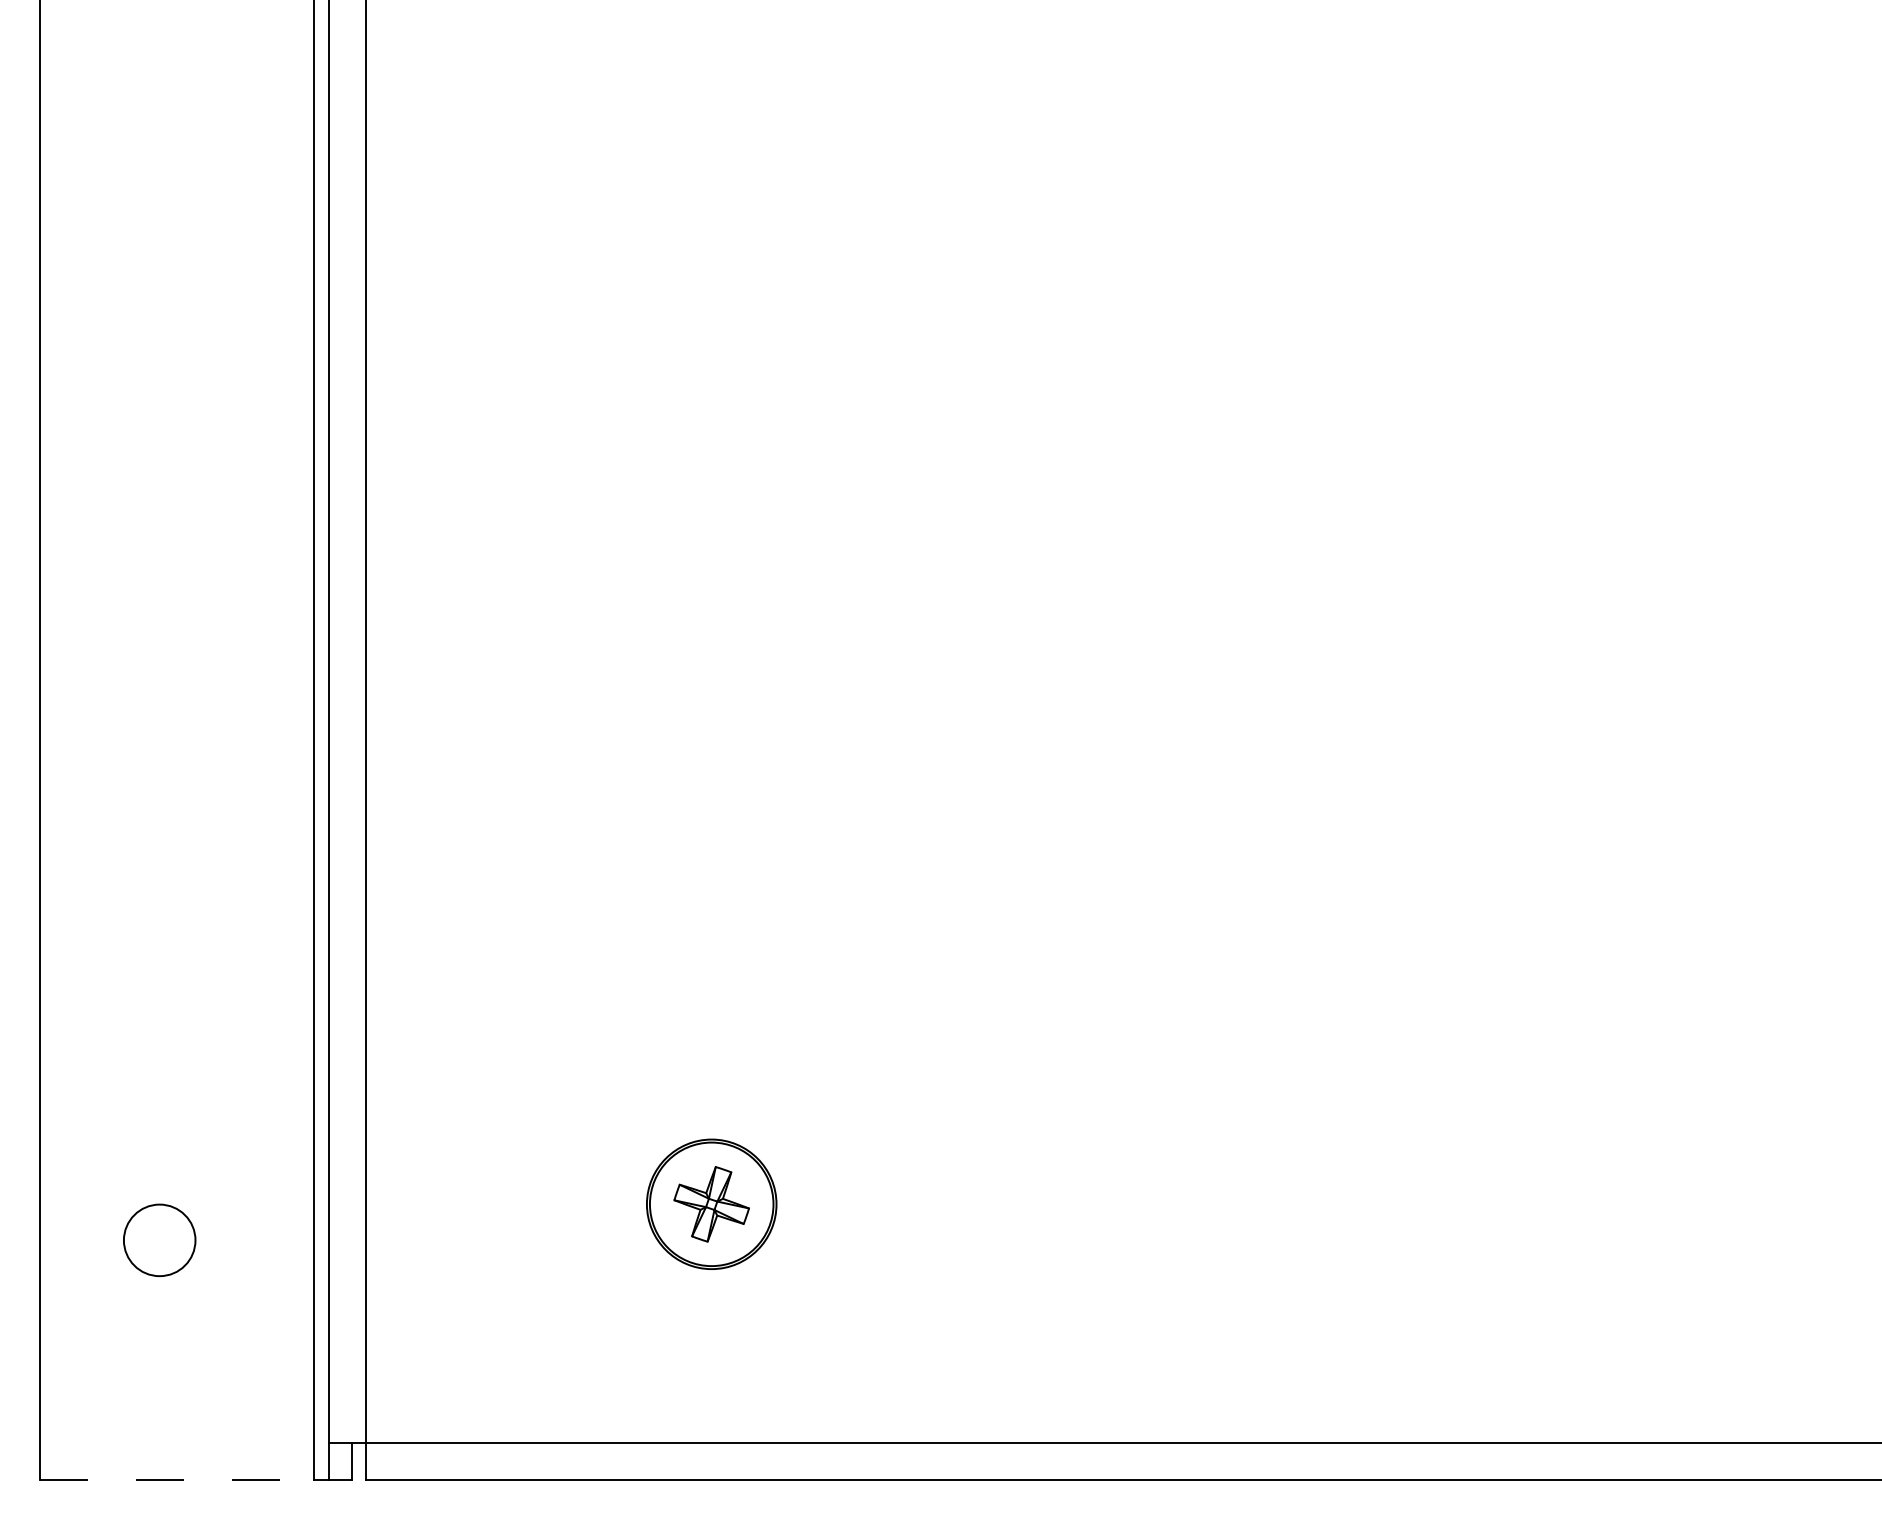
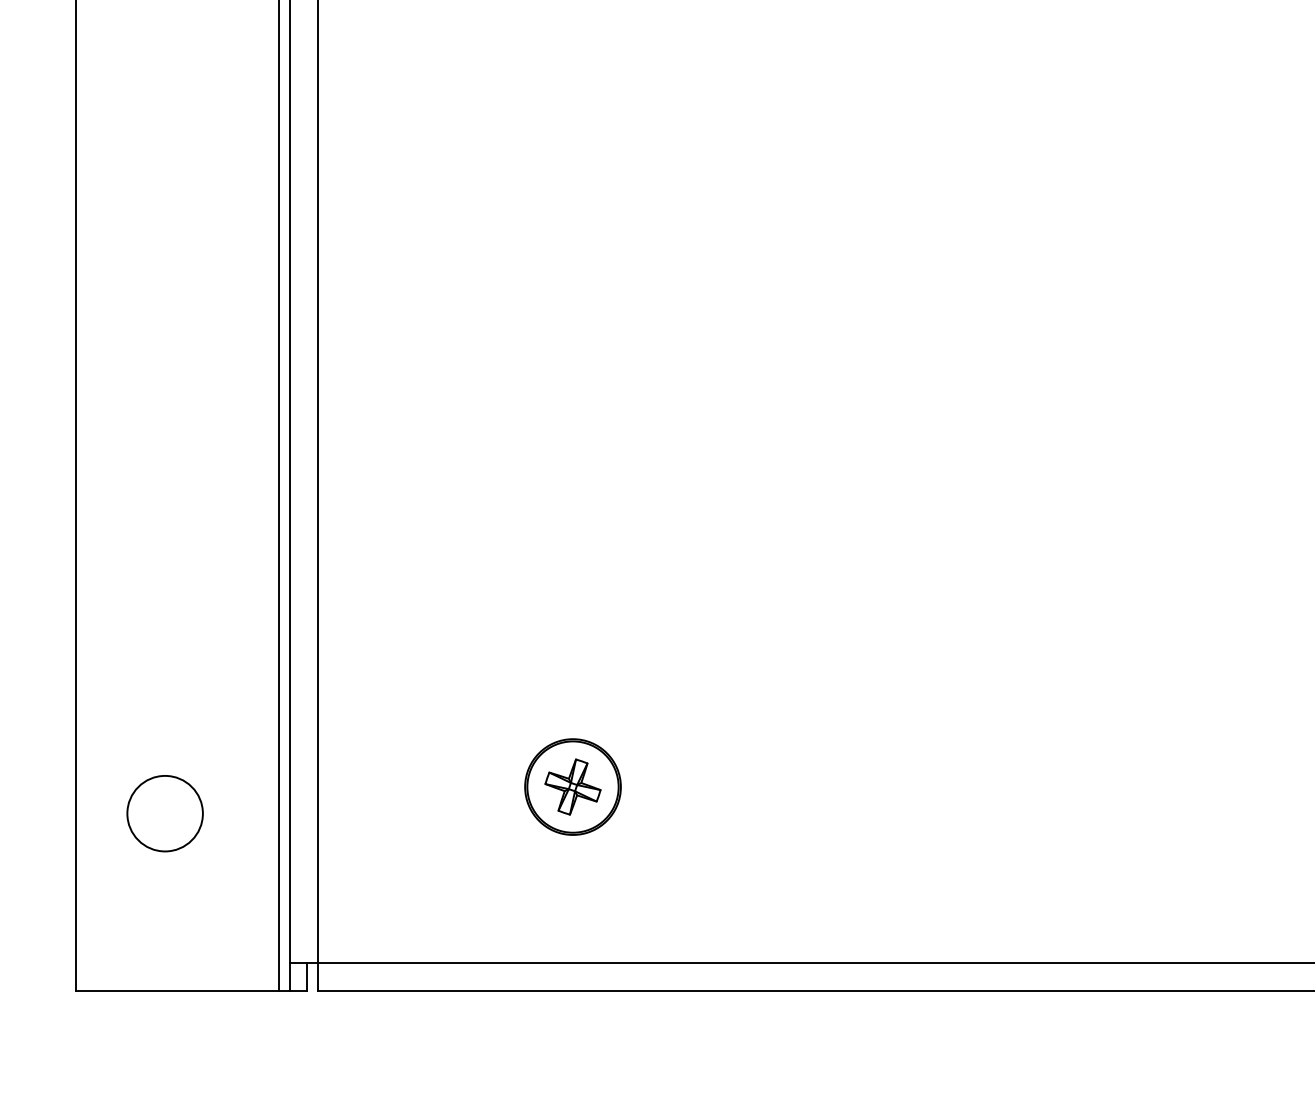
circle: (159, 1240) -> (164, 813), size x1.43
line: (177, 1480) -> (178, 991), dashed -> solid

